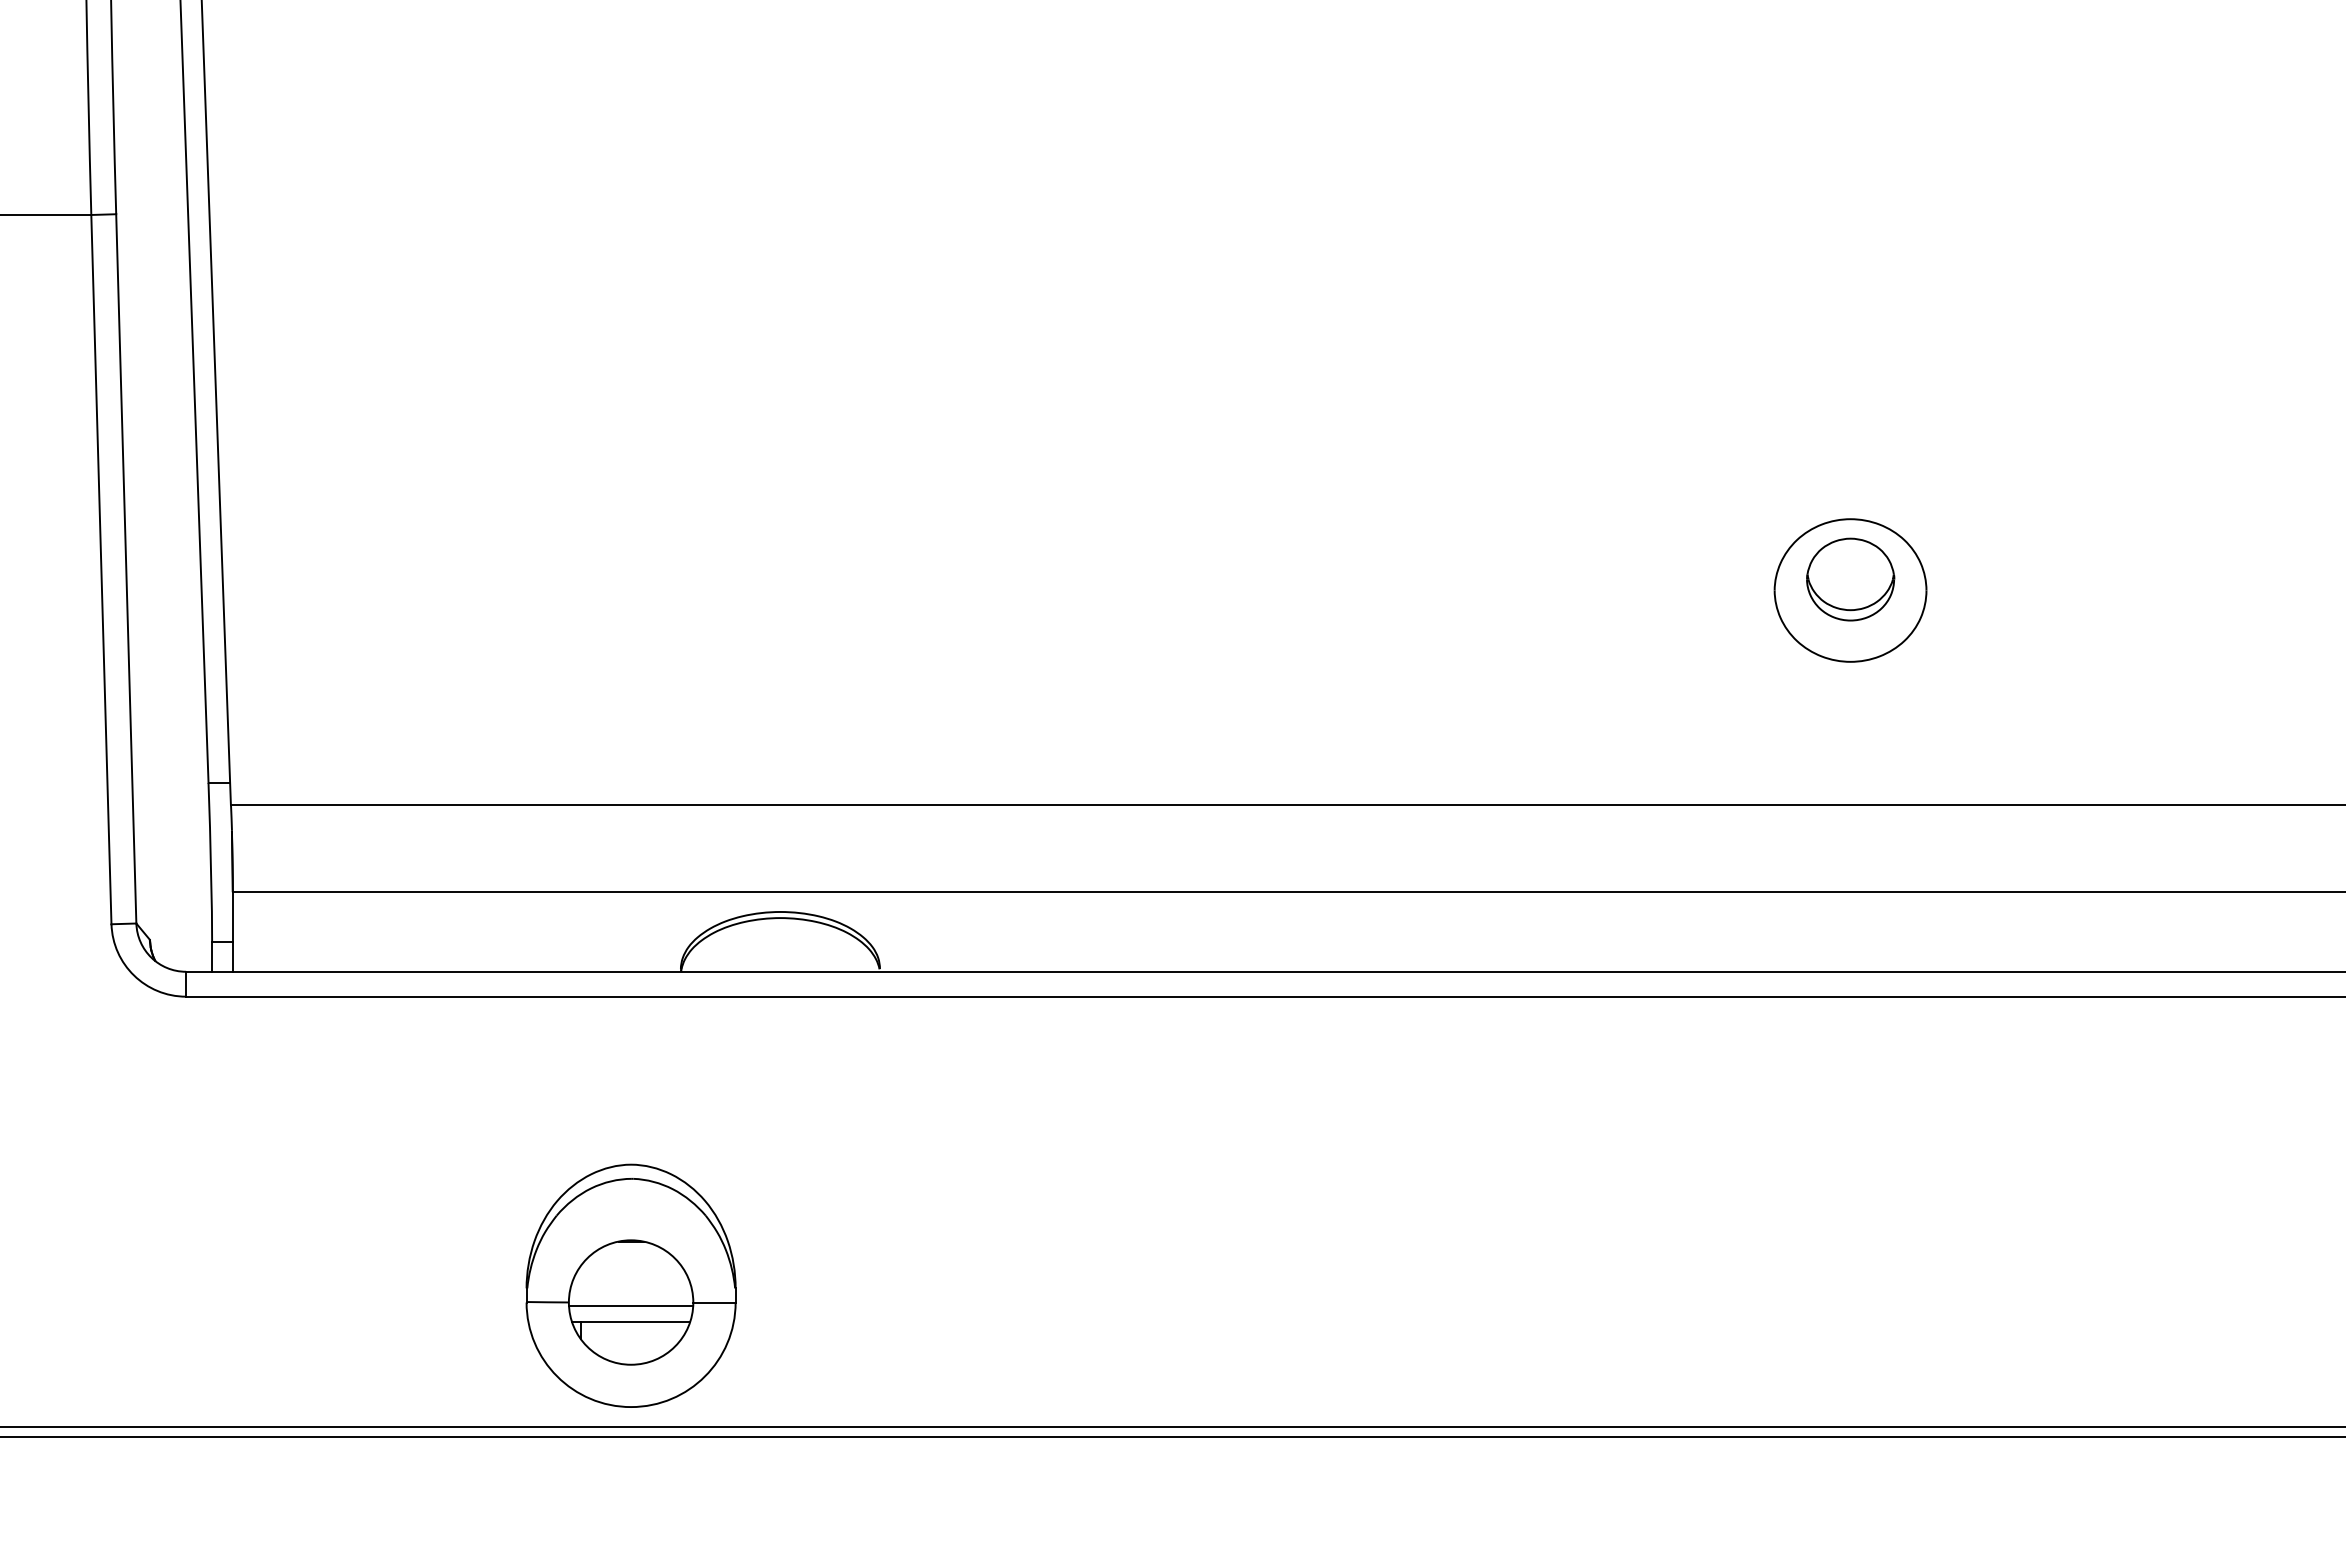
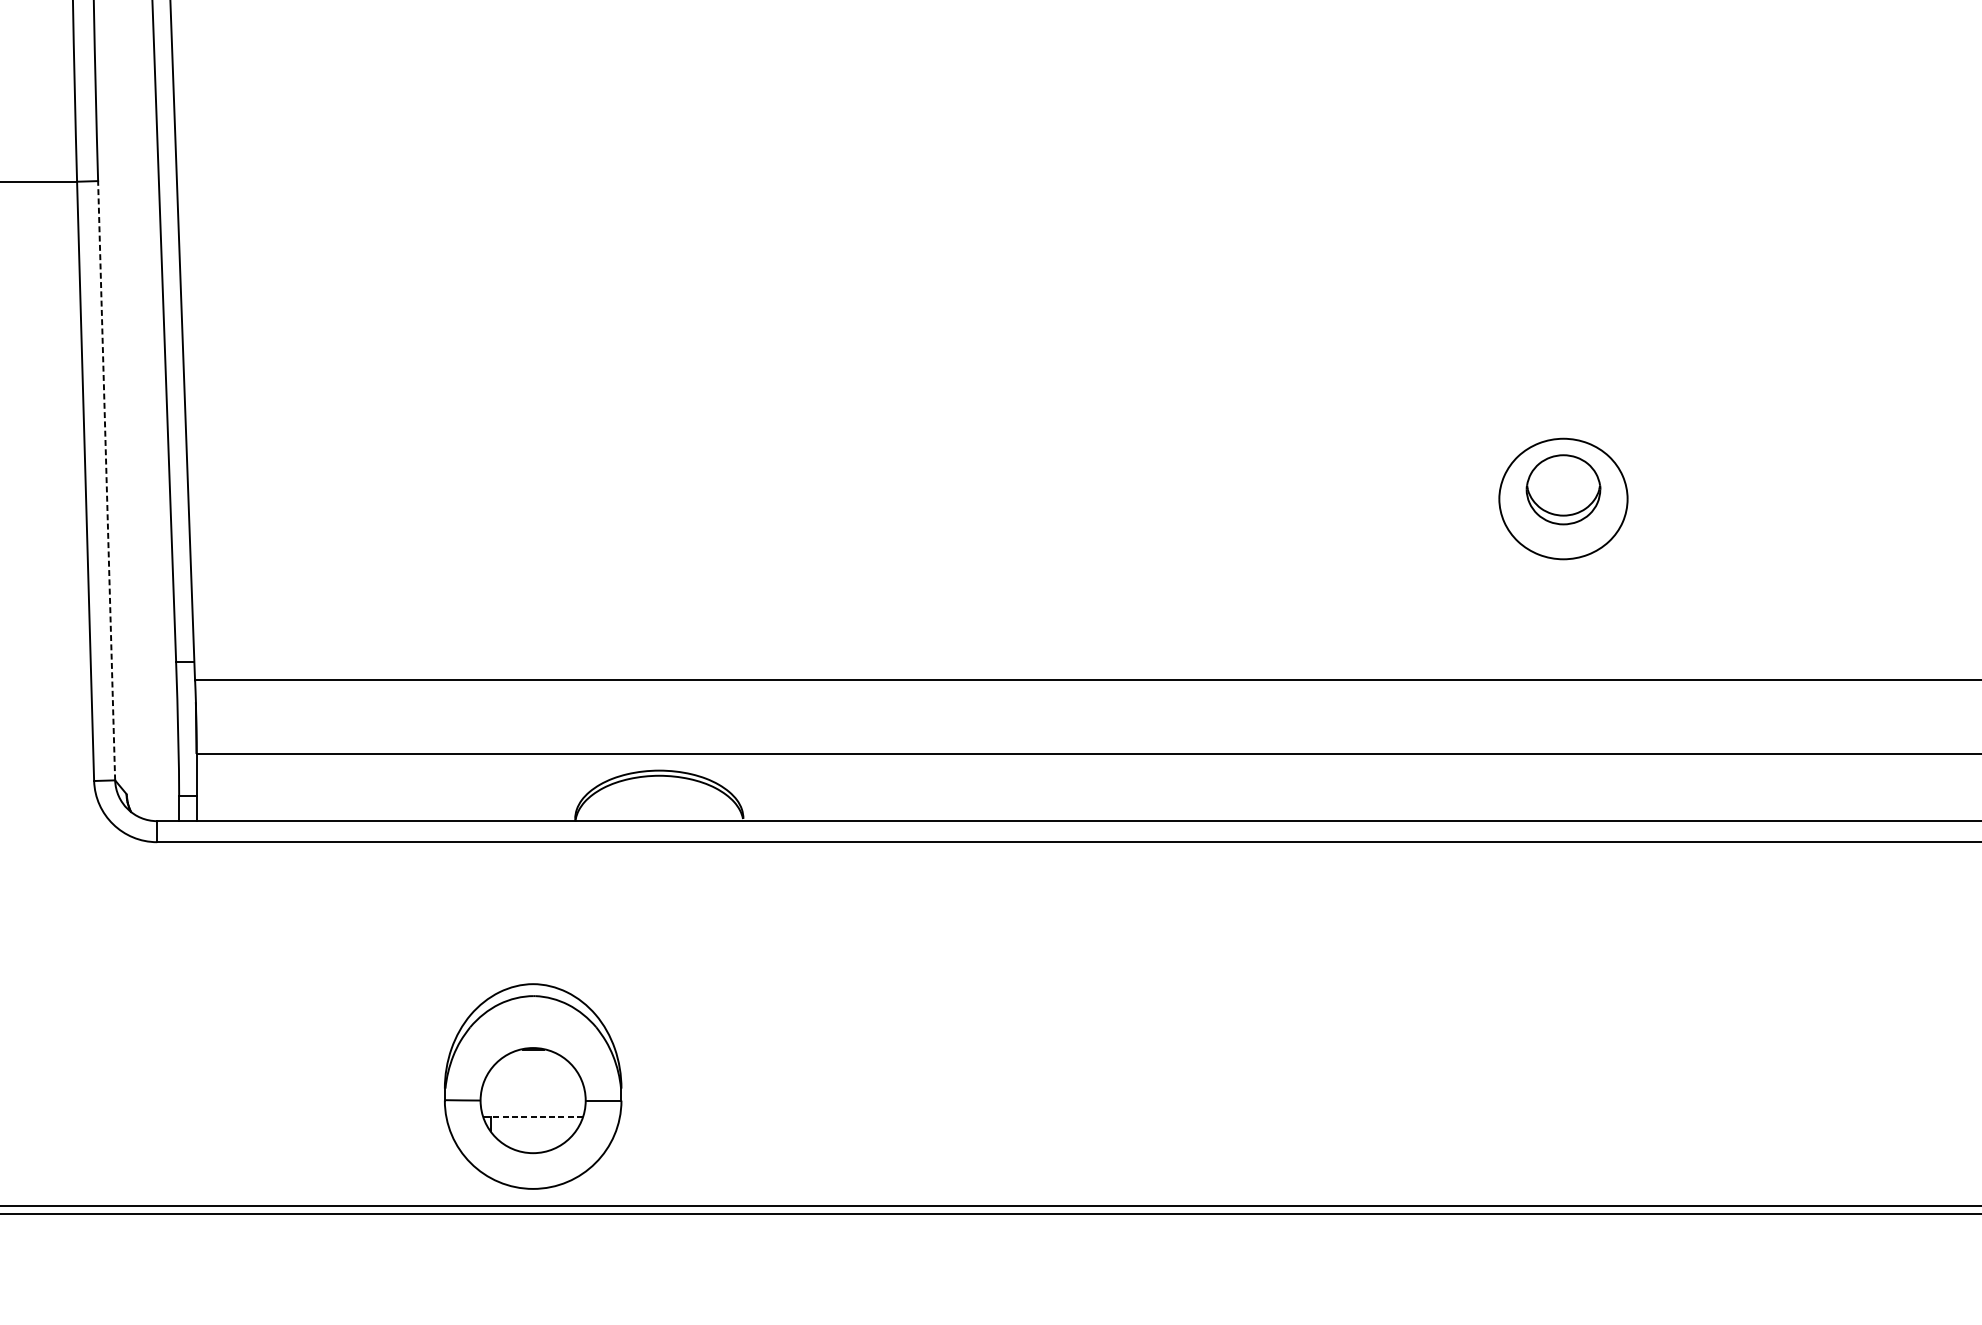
line: (126, 568) -> (106, 480), solid -> dashed
line: (630, 1306) -> (532, 1103), removed
line: (631, 1321) -> (533, 1116), solid -> dashed

